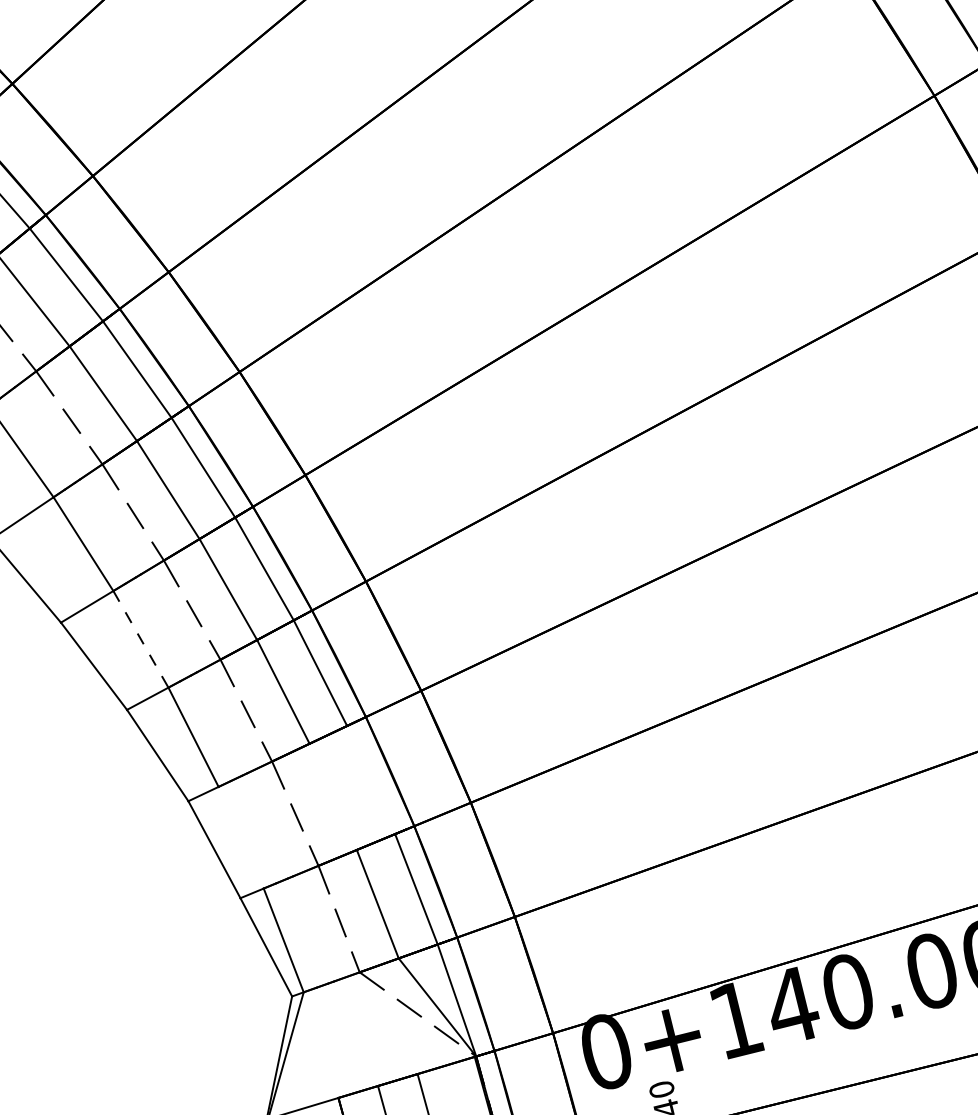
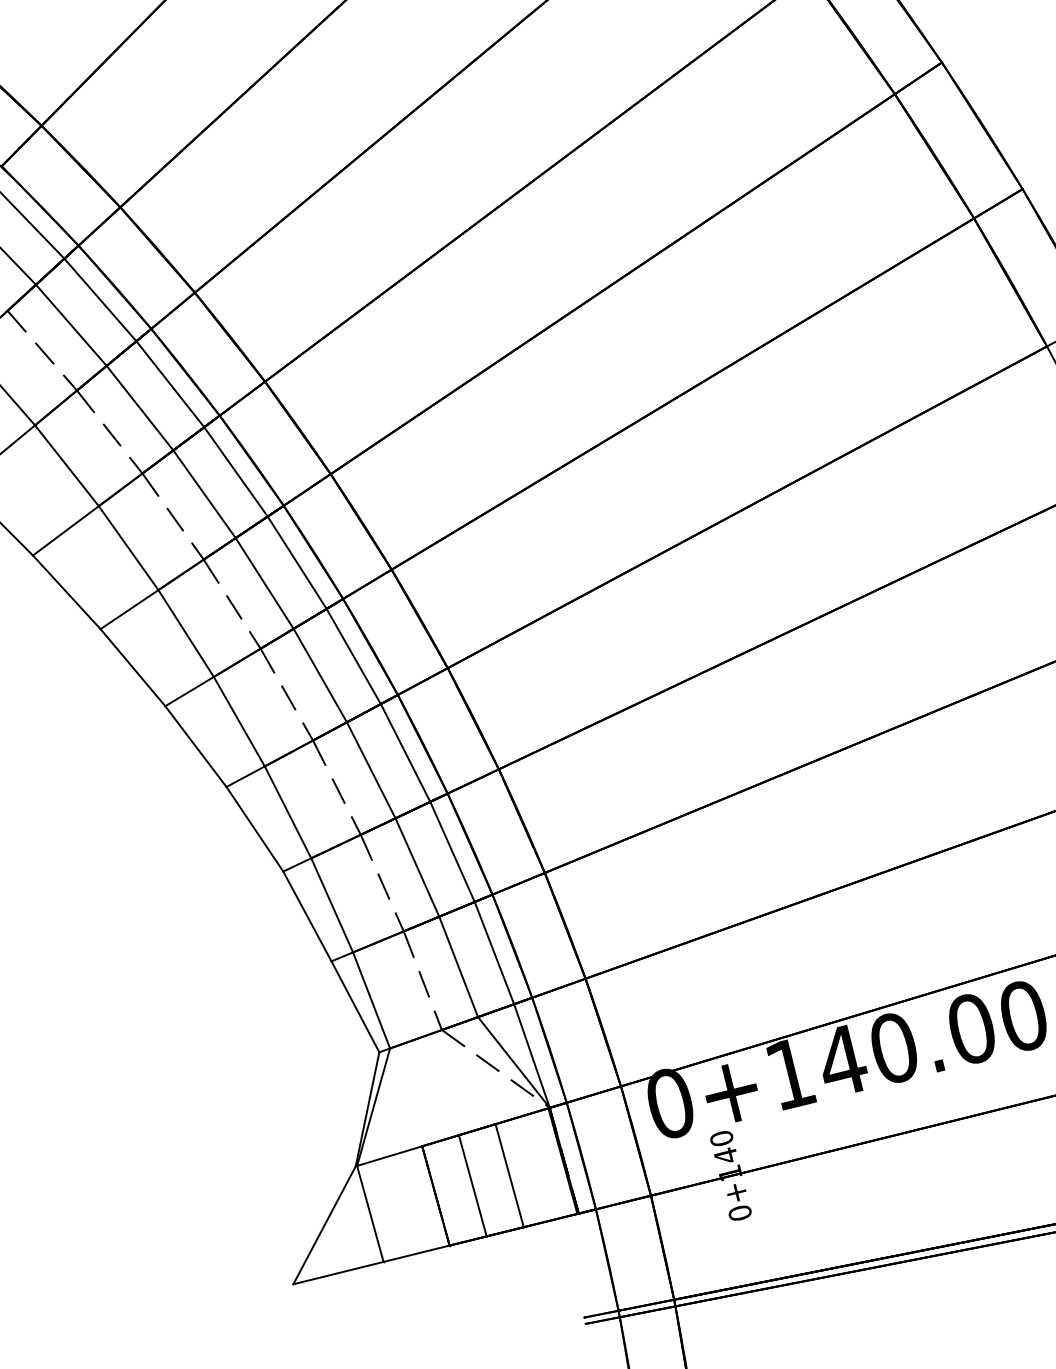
line: (141, 640) -> (239, 722), dashed -> solid
line: (371, 779) -> (452, 851), added
line: (333, 796) -> (417, 867), added
line: (241, 837) -> (332, 905), added

